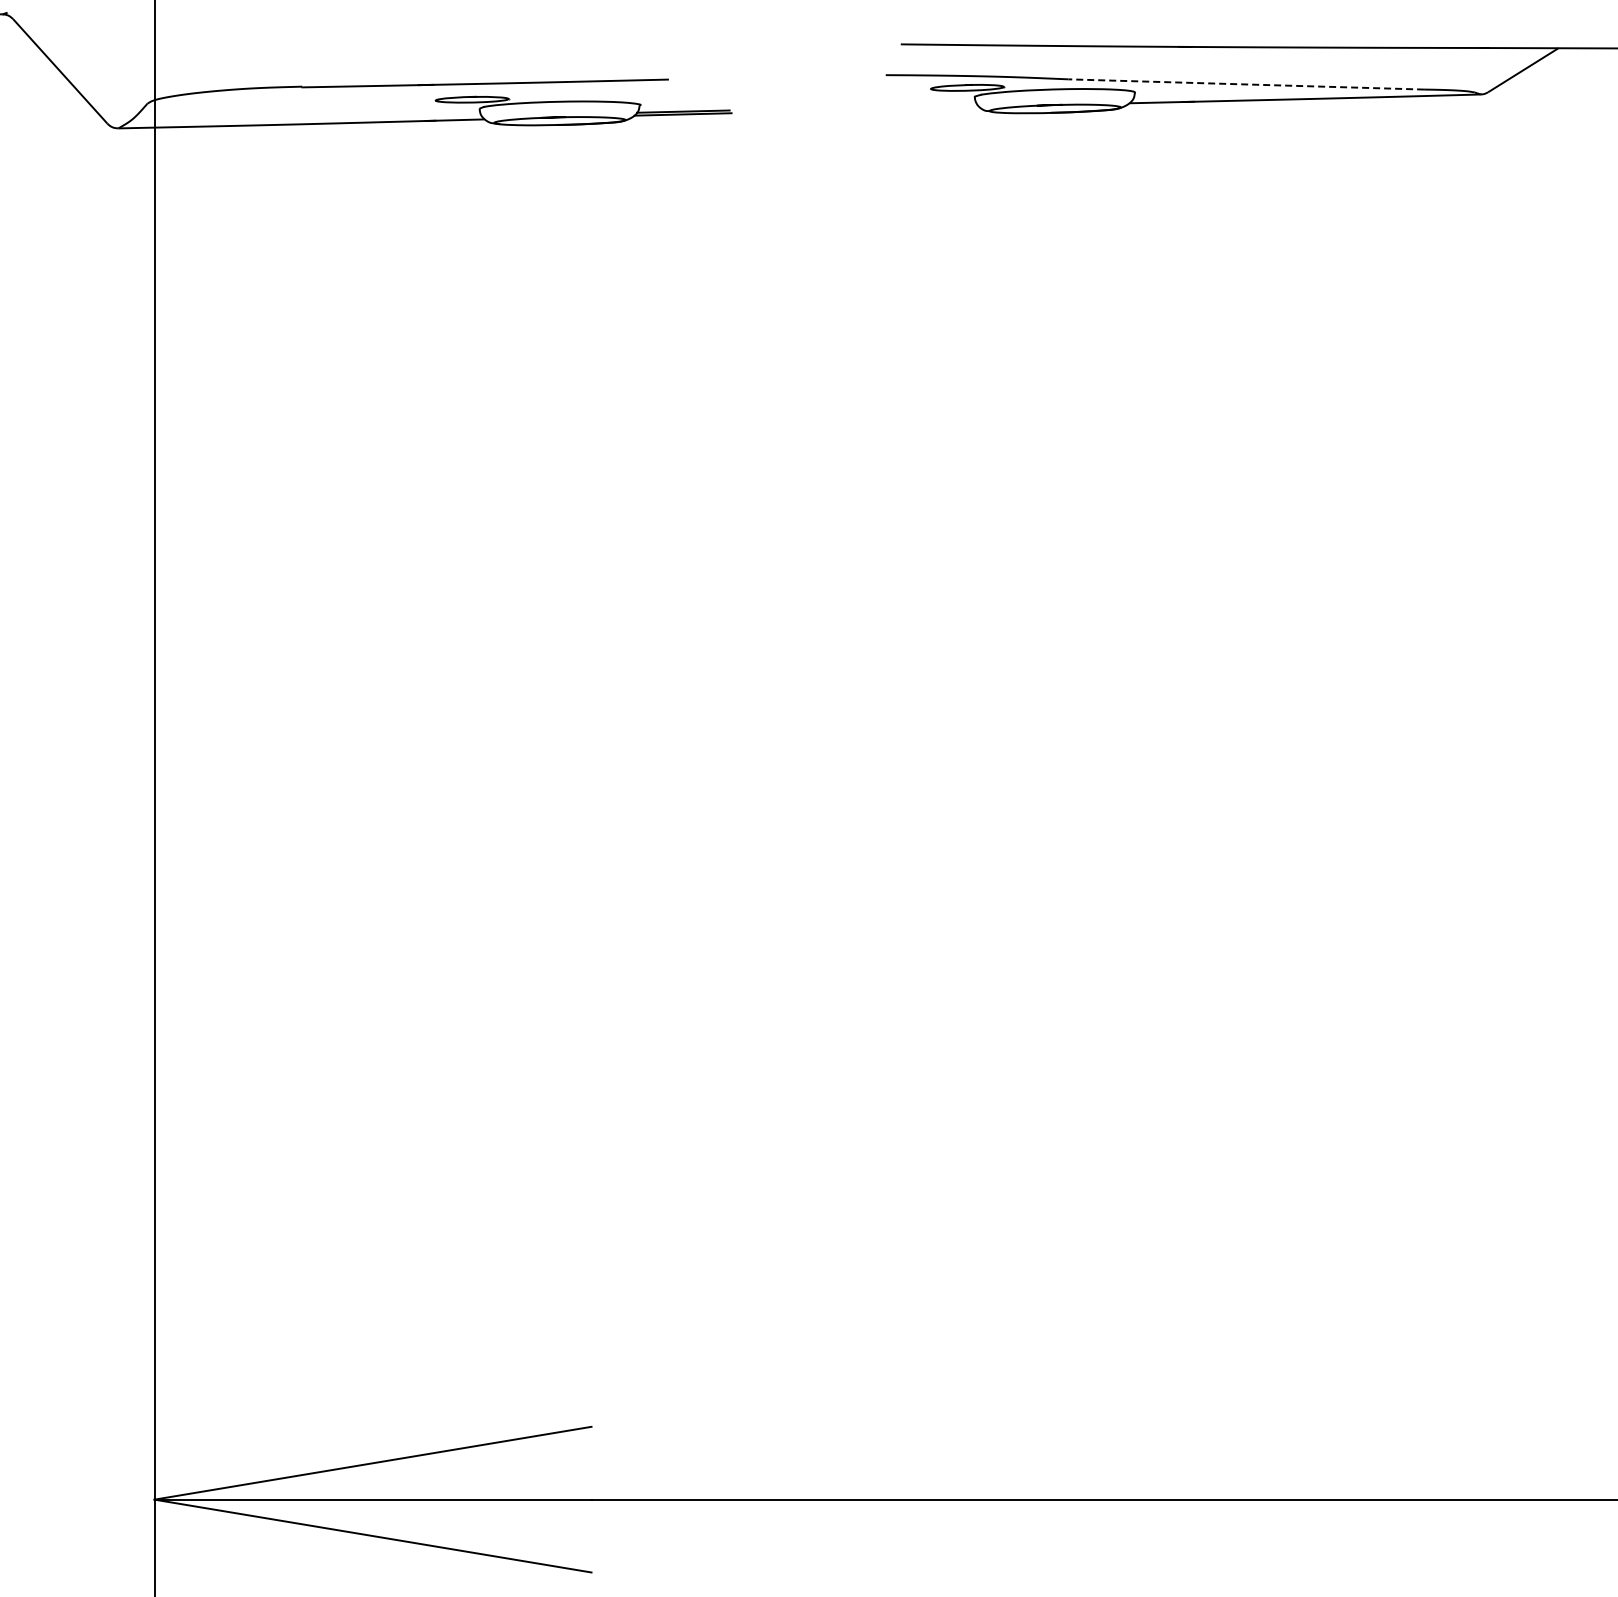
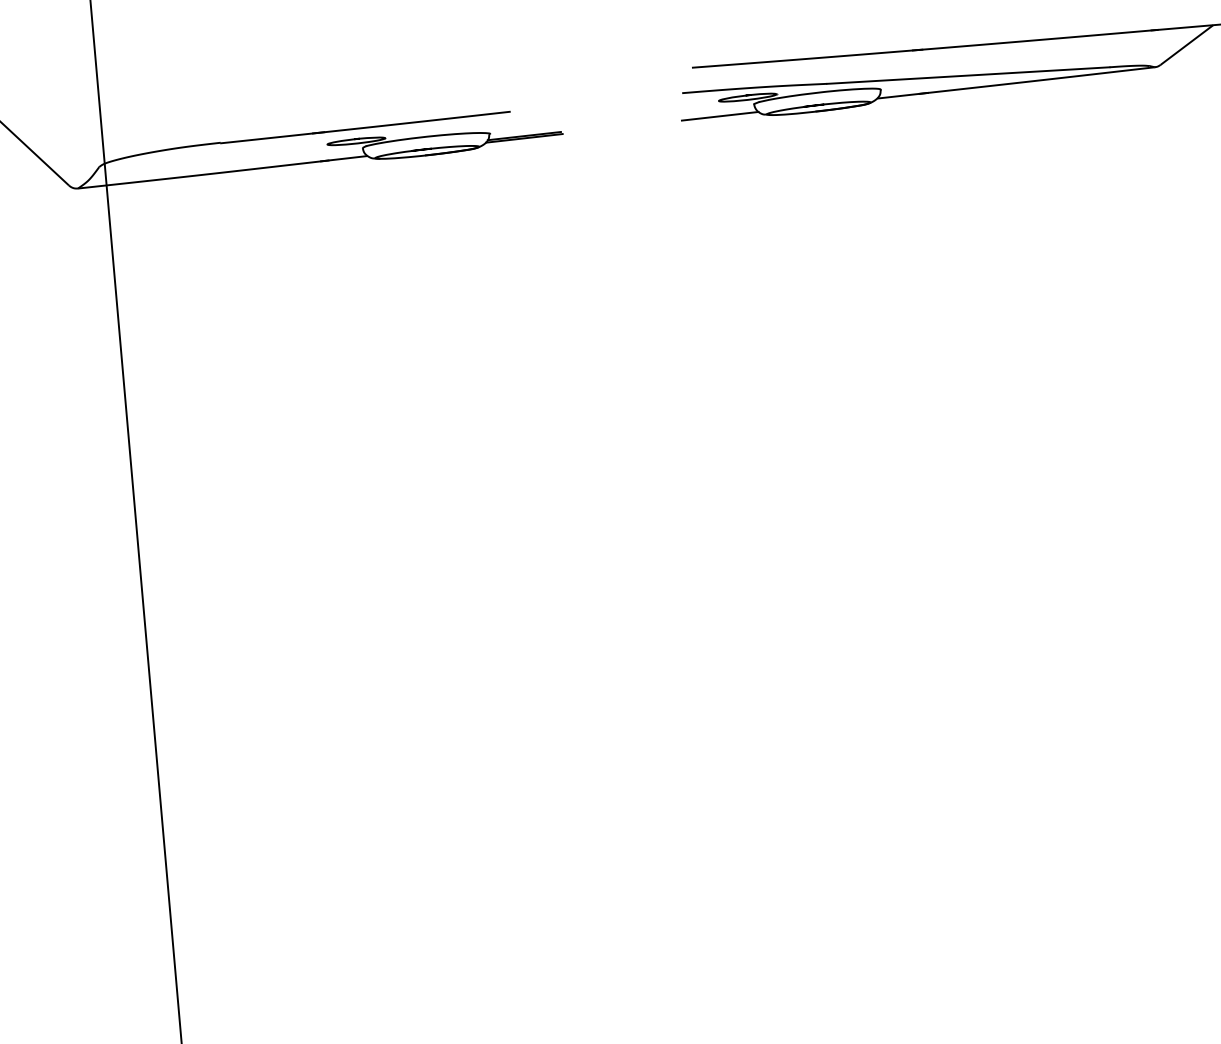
line: (1246, 84) -> (968, 75), dashed -> solid
line: (930, 108) -> (719, 116), added

